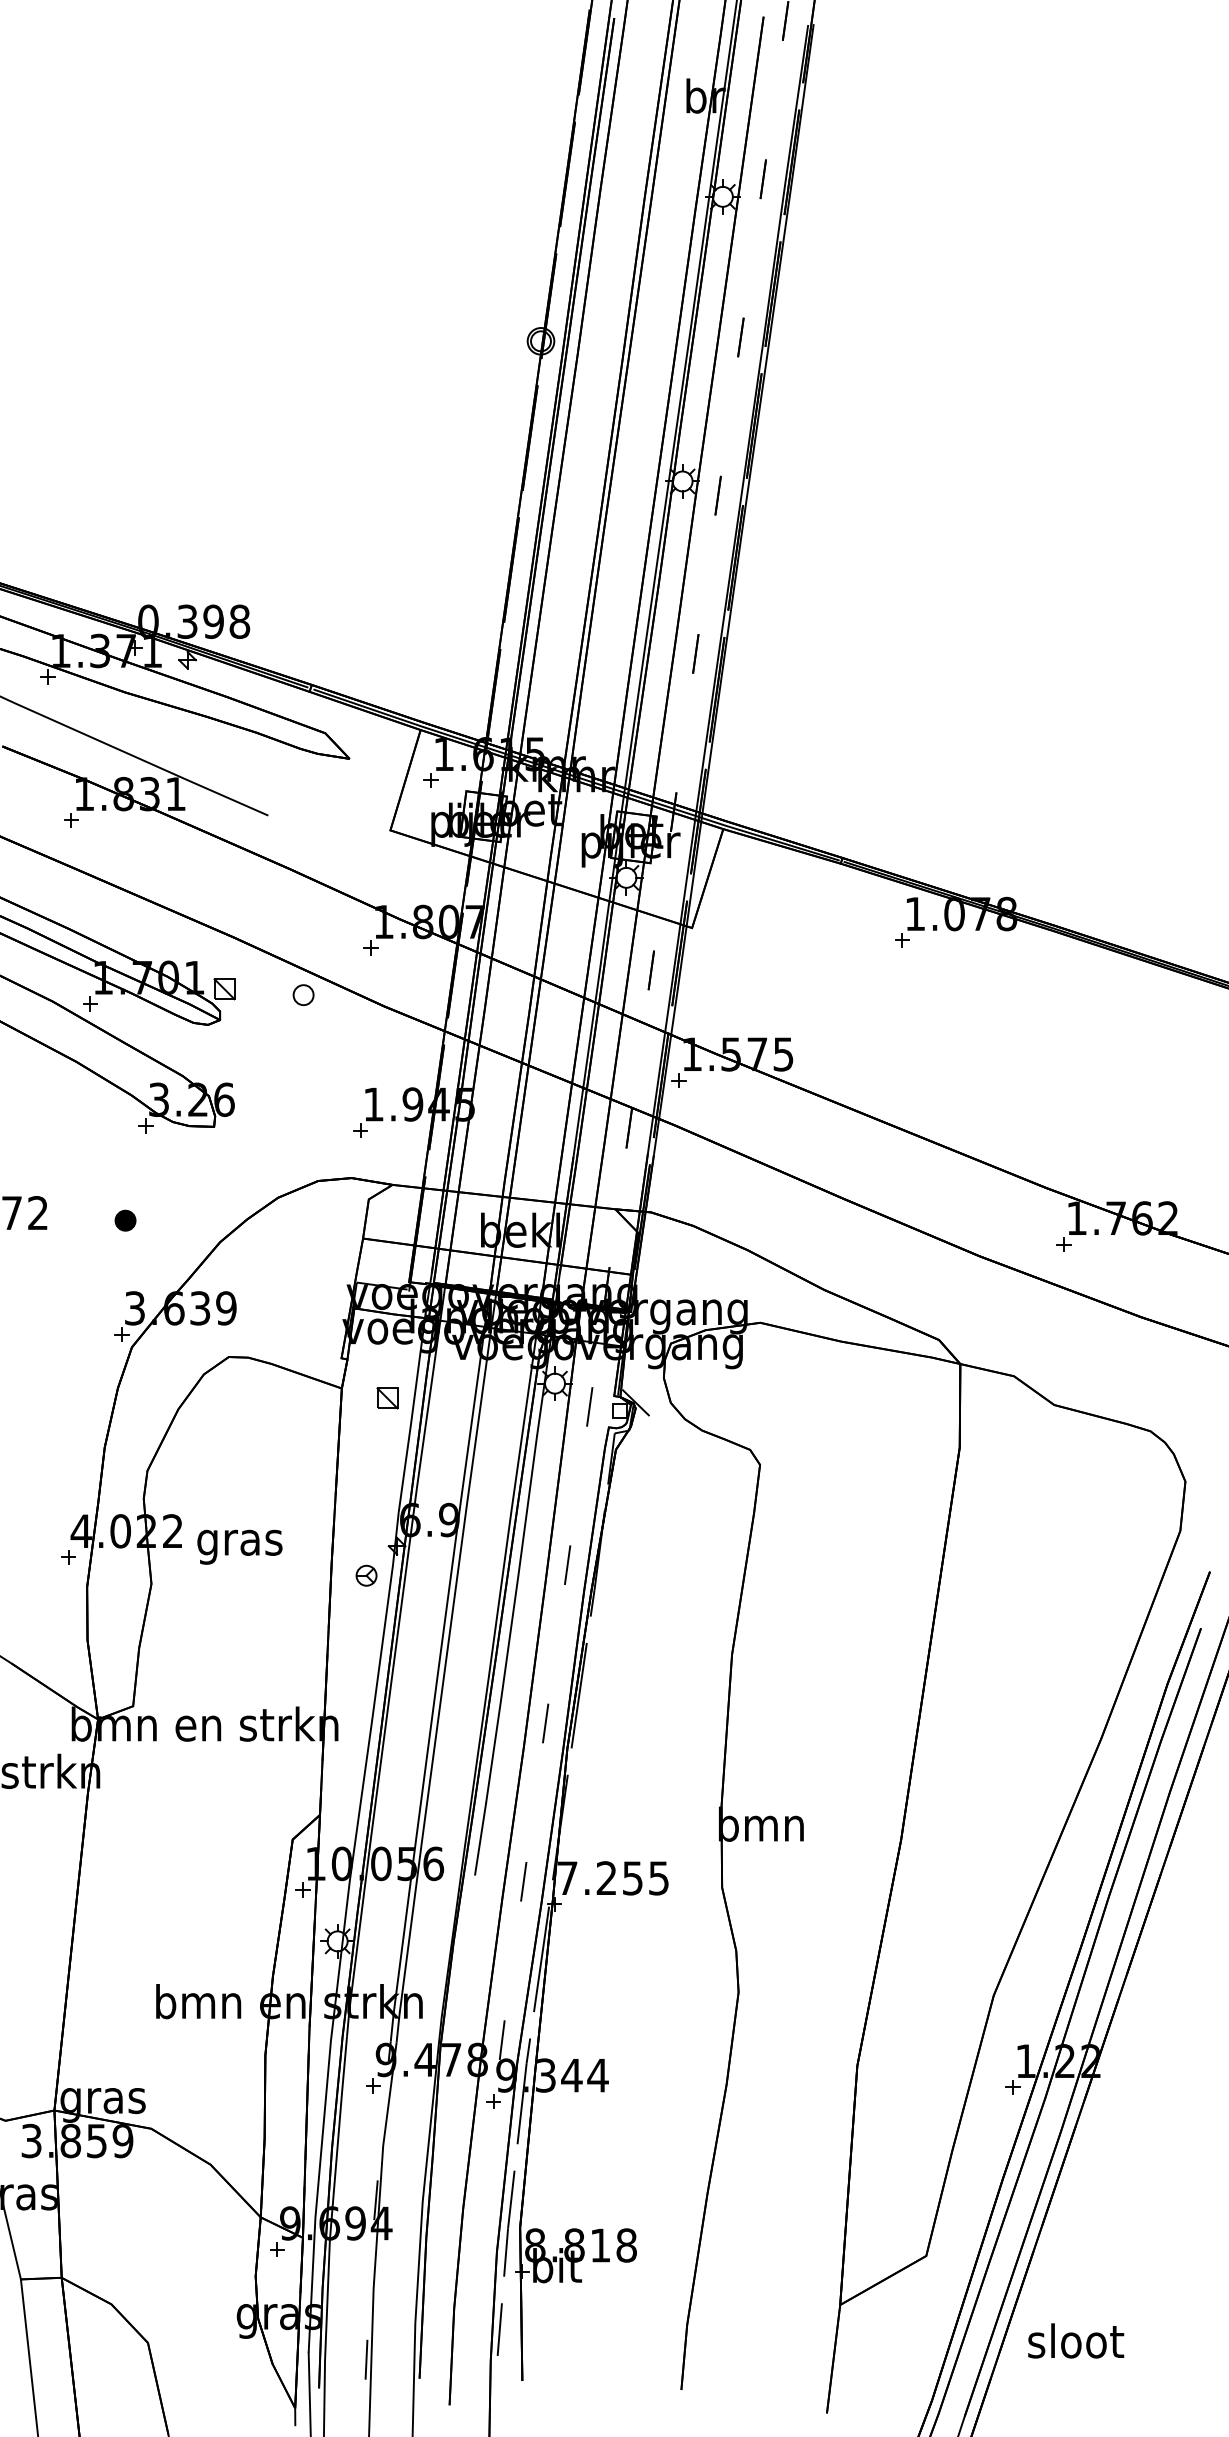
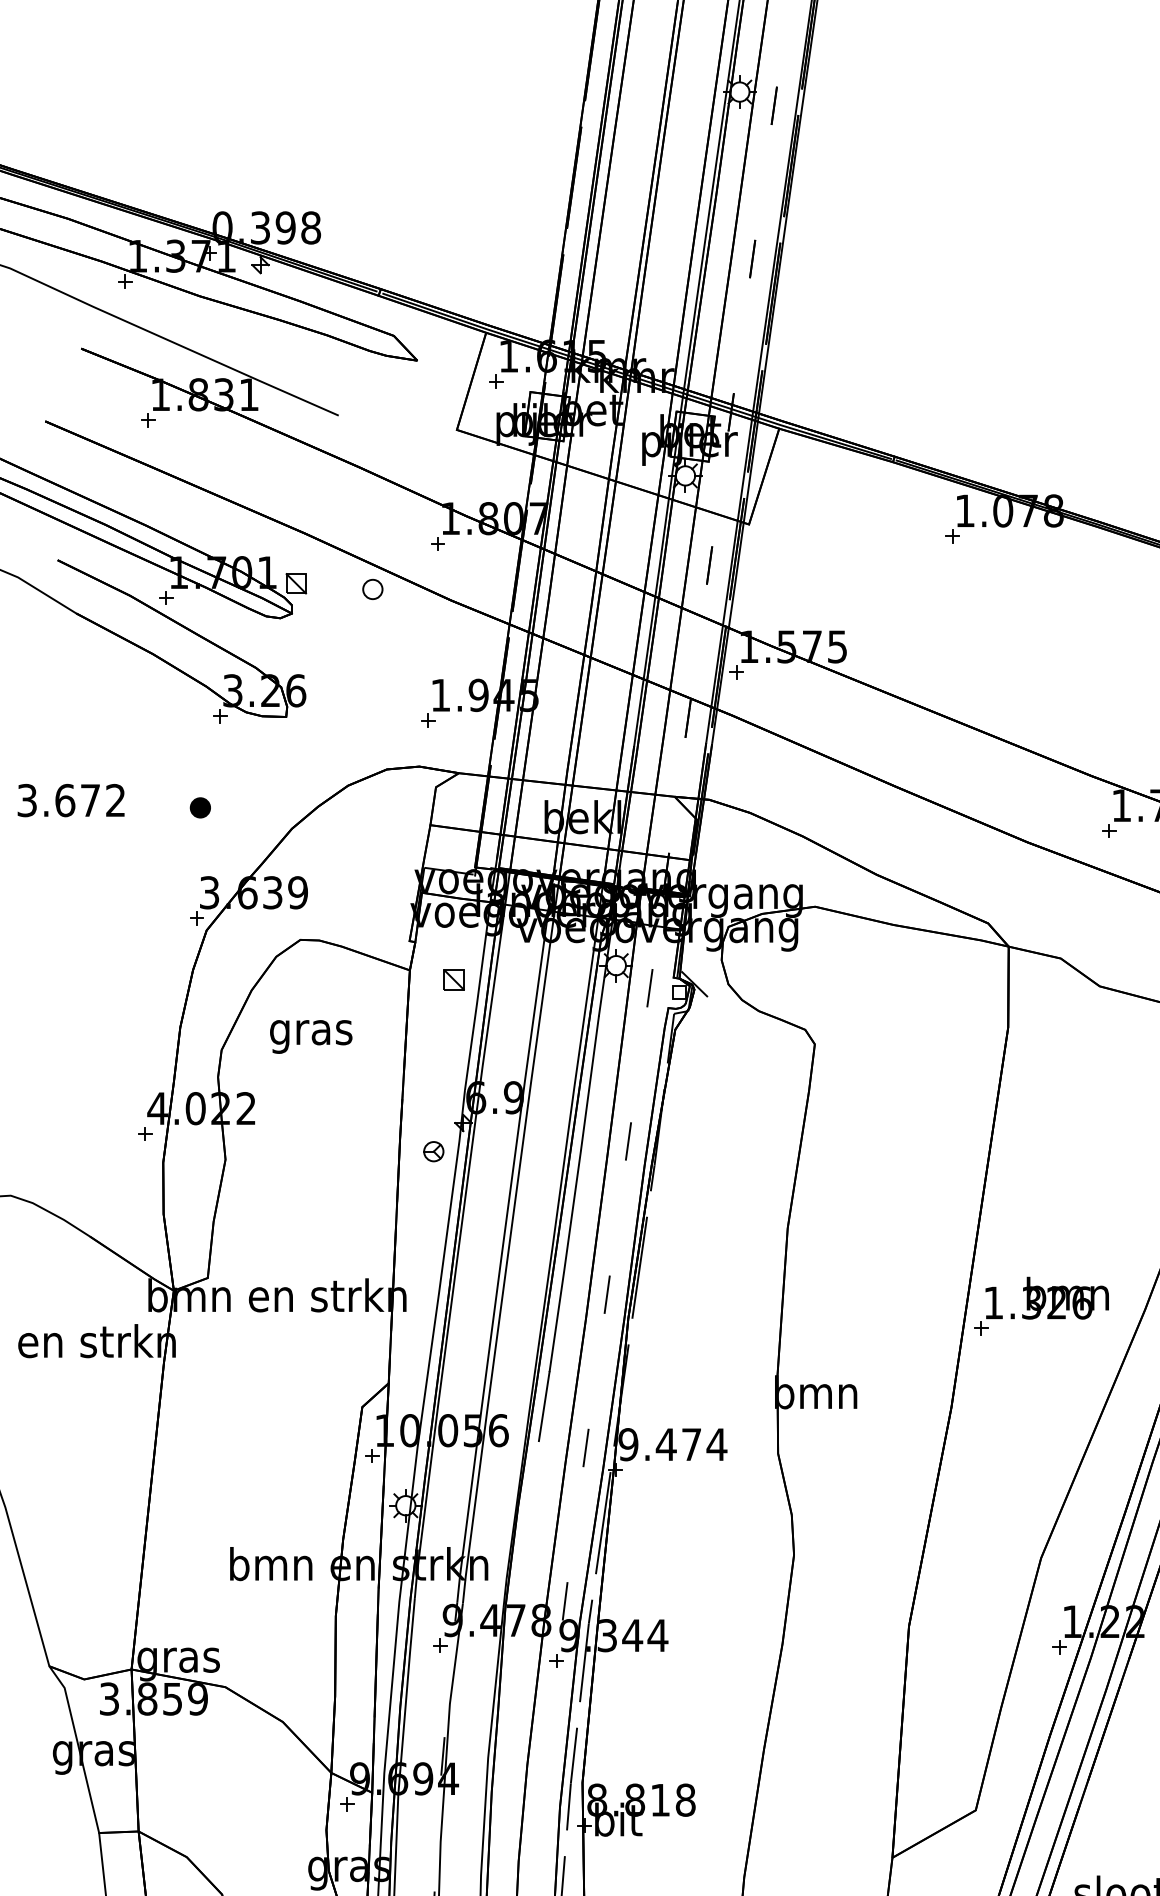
text: (239, 1546) -> (310, 1036), moved
part: (993, 1735) -> (1040, 1306), added
text: (613, 1878) -> (672, 1444), 7.255 -> 9.474

